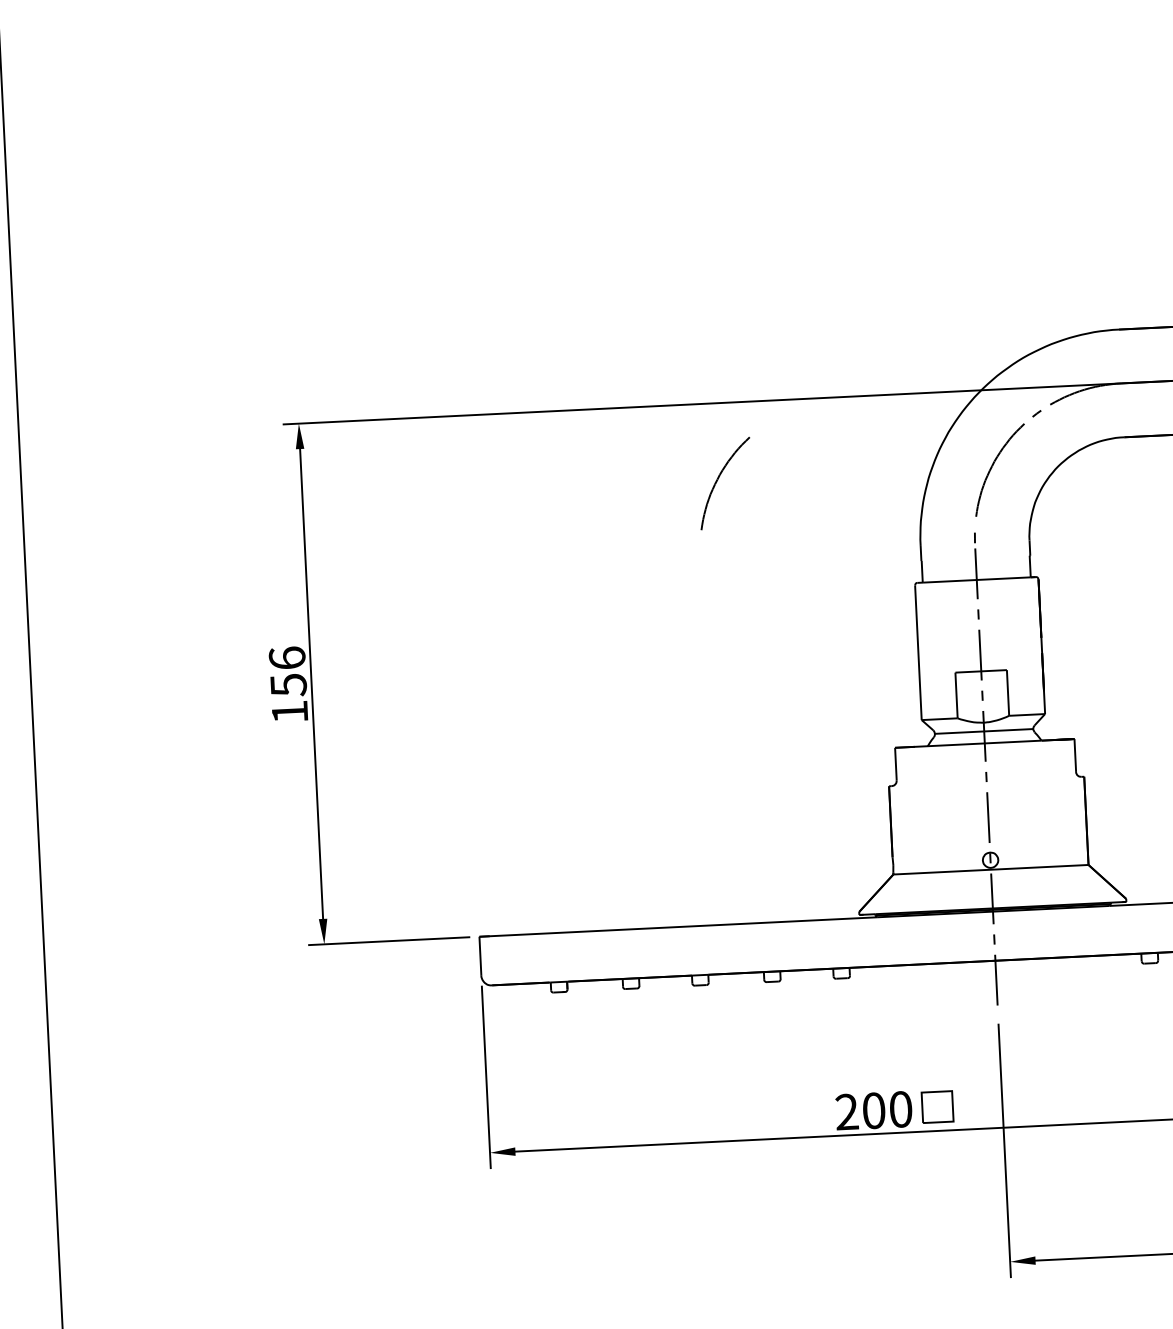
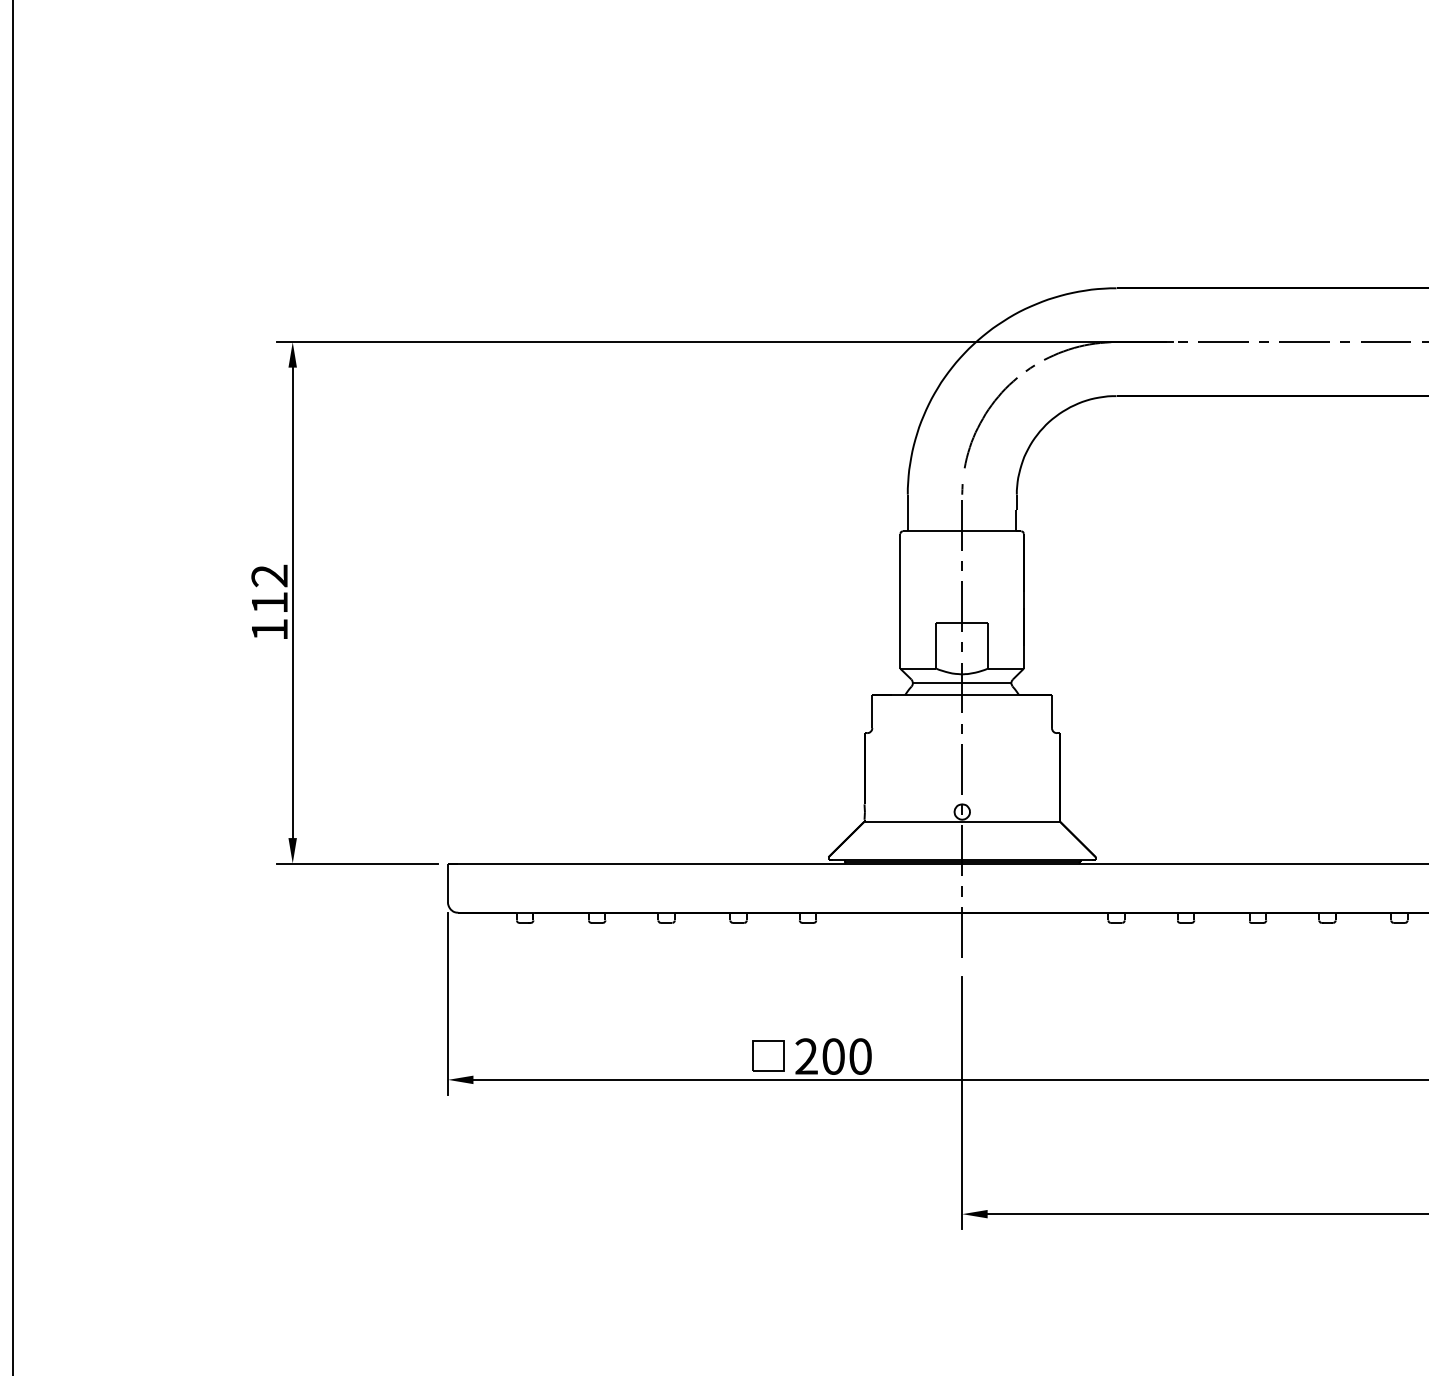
part: (718, 479) -> (709, 418), removed
text: (287, 671) -> (269, 589), 156 -> 112
part: (937, 1106) -> (768, 1055), moved

